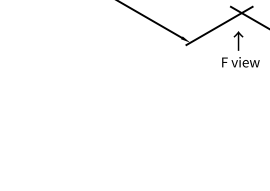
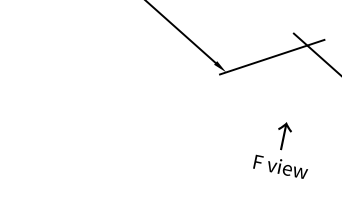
text: (240, 49) -> (284, 148), moved

